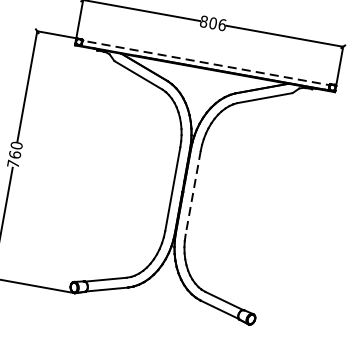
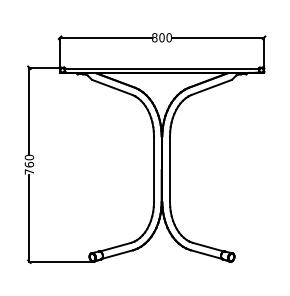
text: (222, 24) -> (169, 37), 806 -> 800
line: (206, 62) -> (162, 68), dashed -> solid
line: (193, 193) -> (170, 169), dashed -> solid

